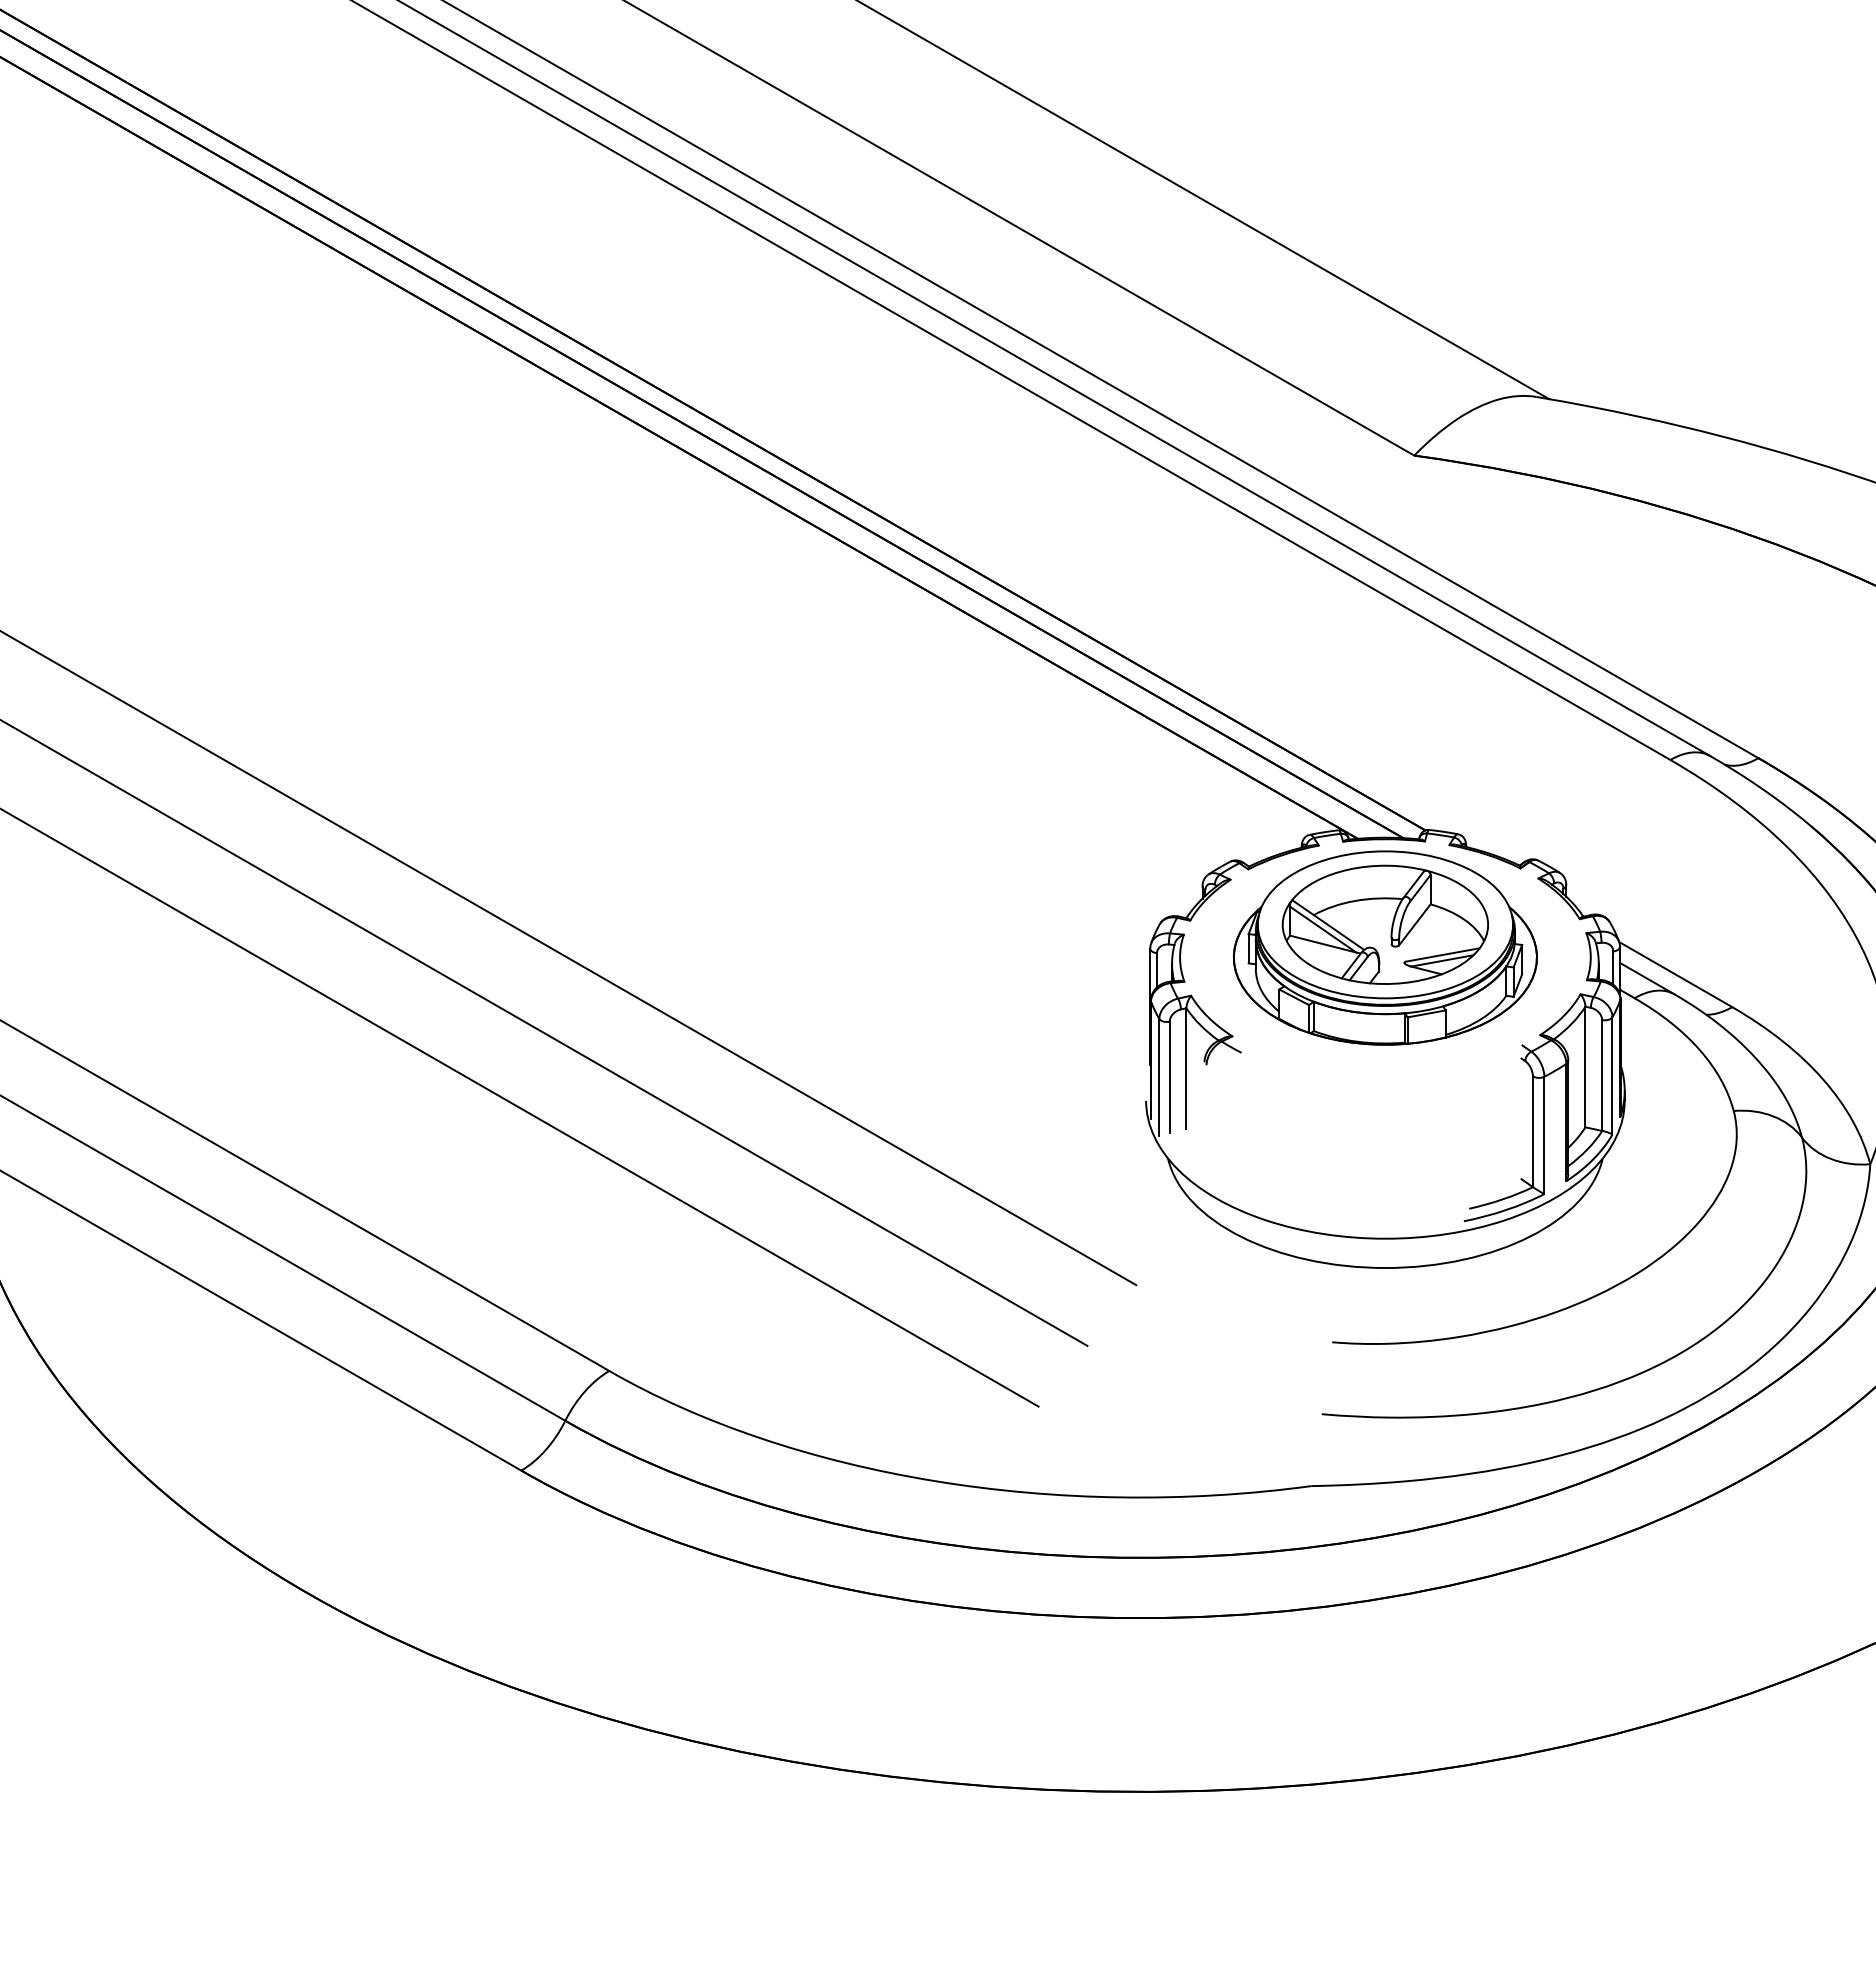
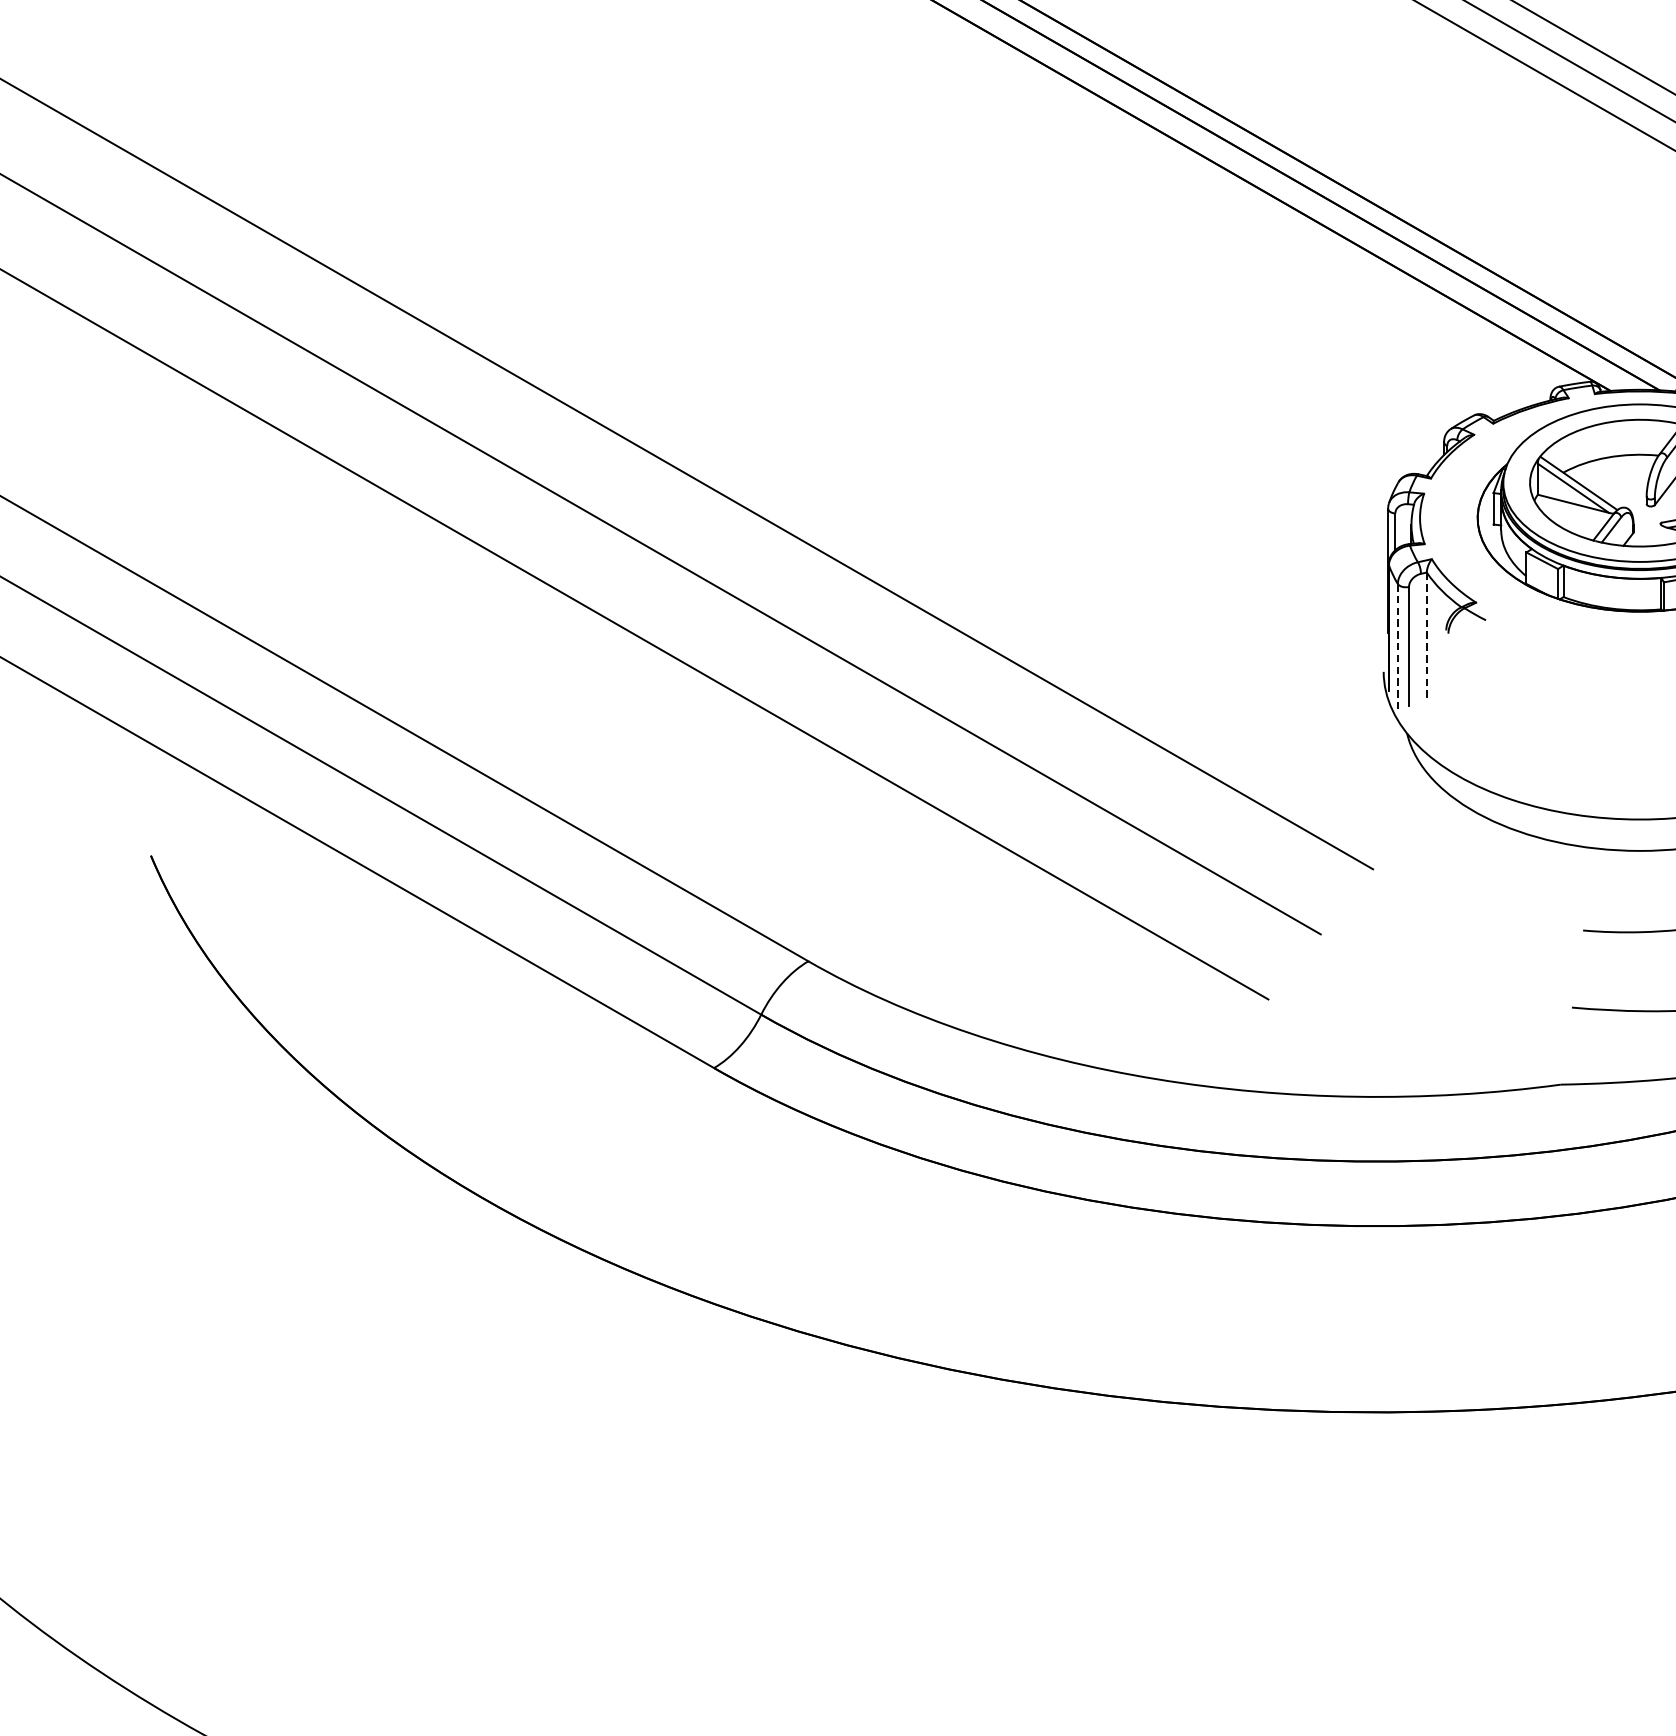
line: (1186, 1069) -> (1426, 638), solid -> dashed
line: (1159, 1077) -> (1398, 646), solid -> dashed

